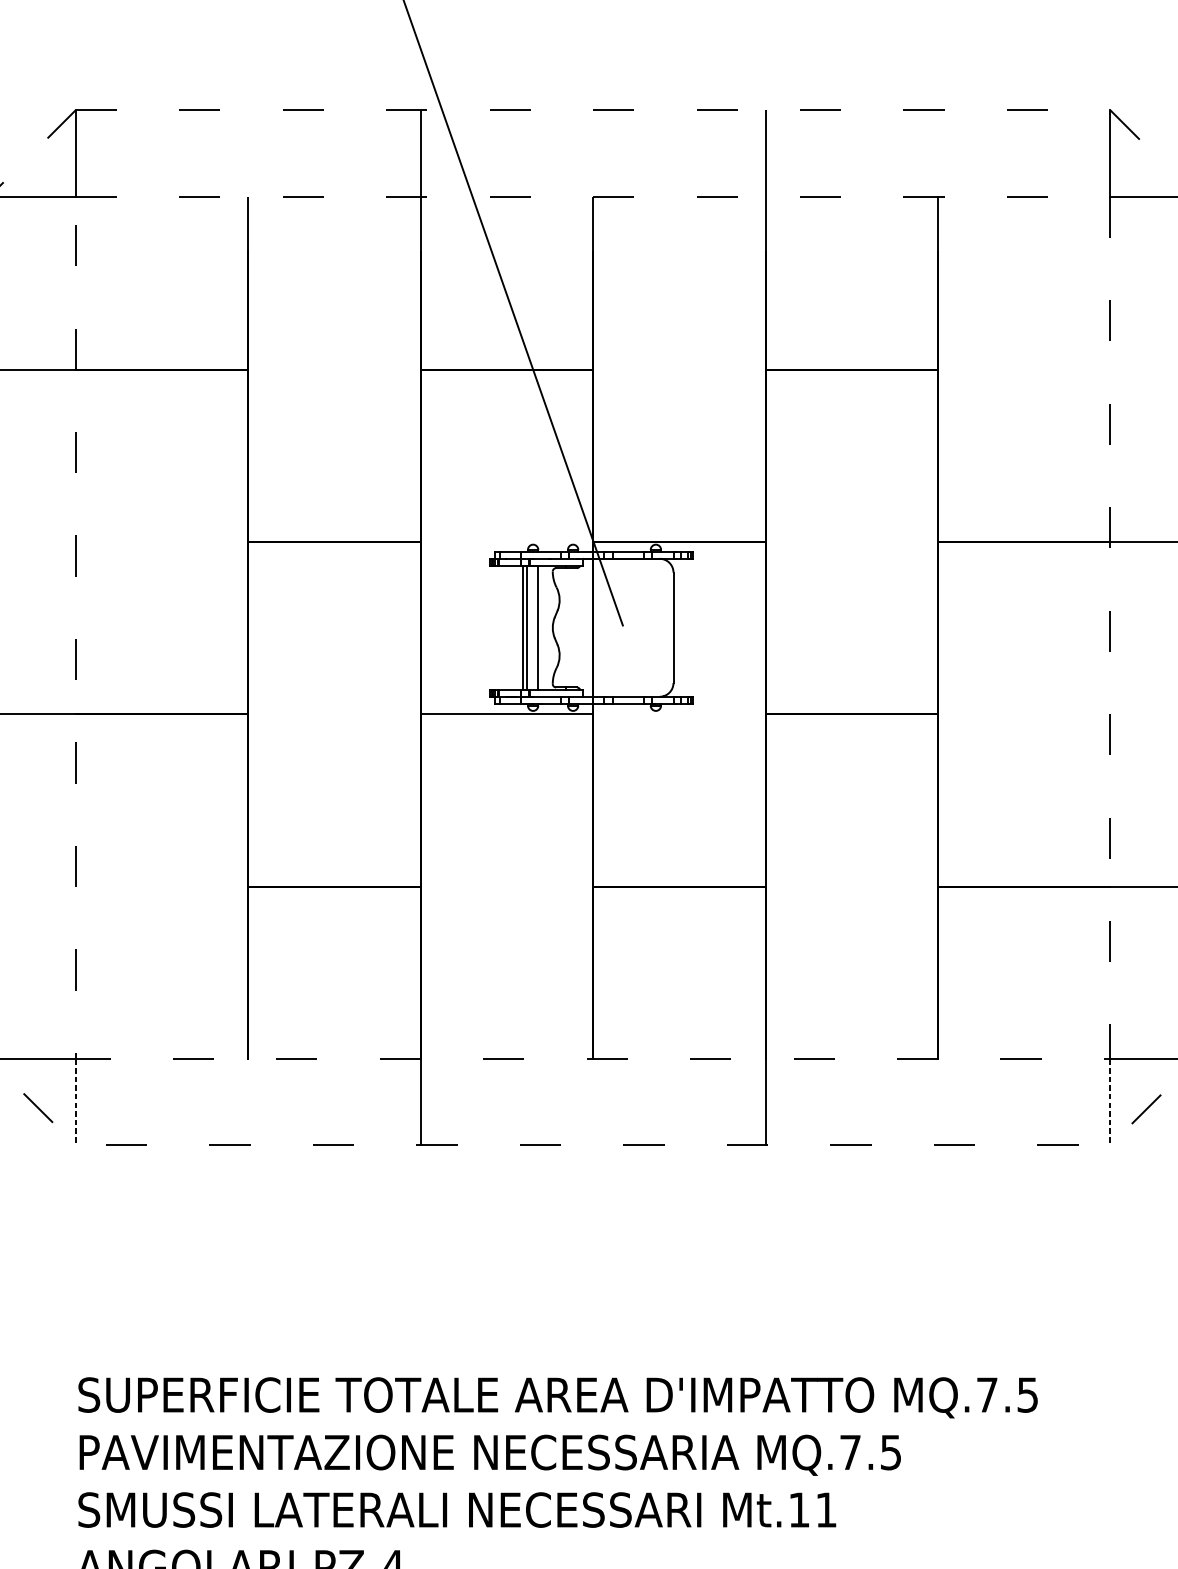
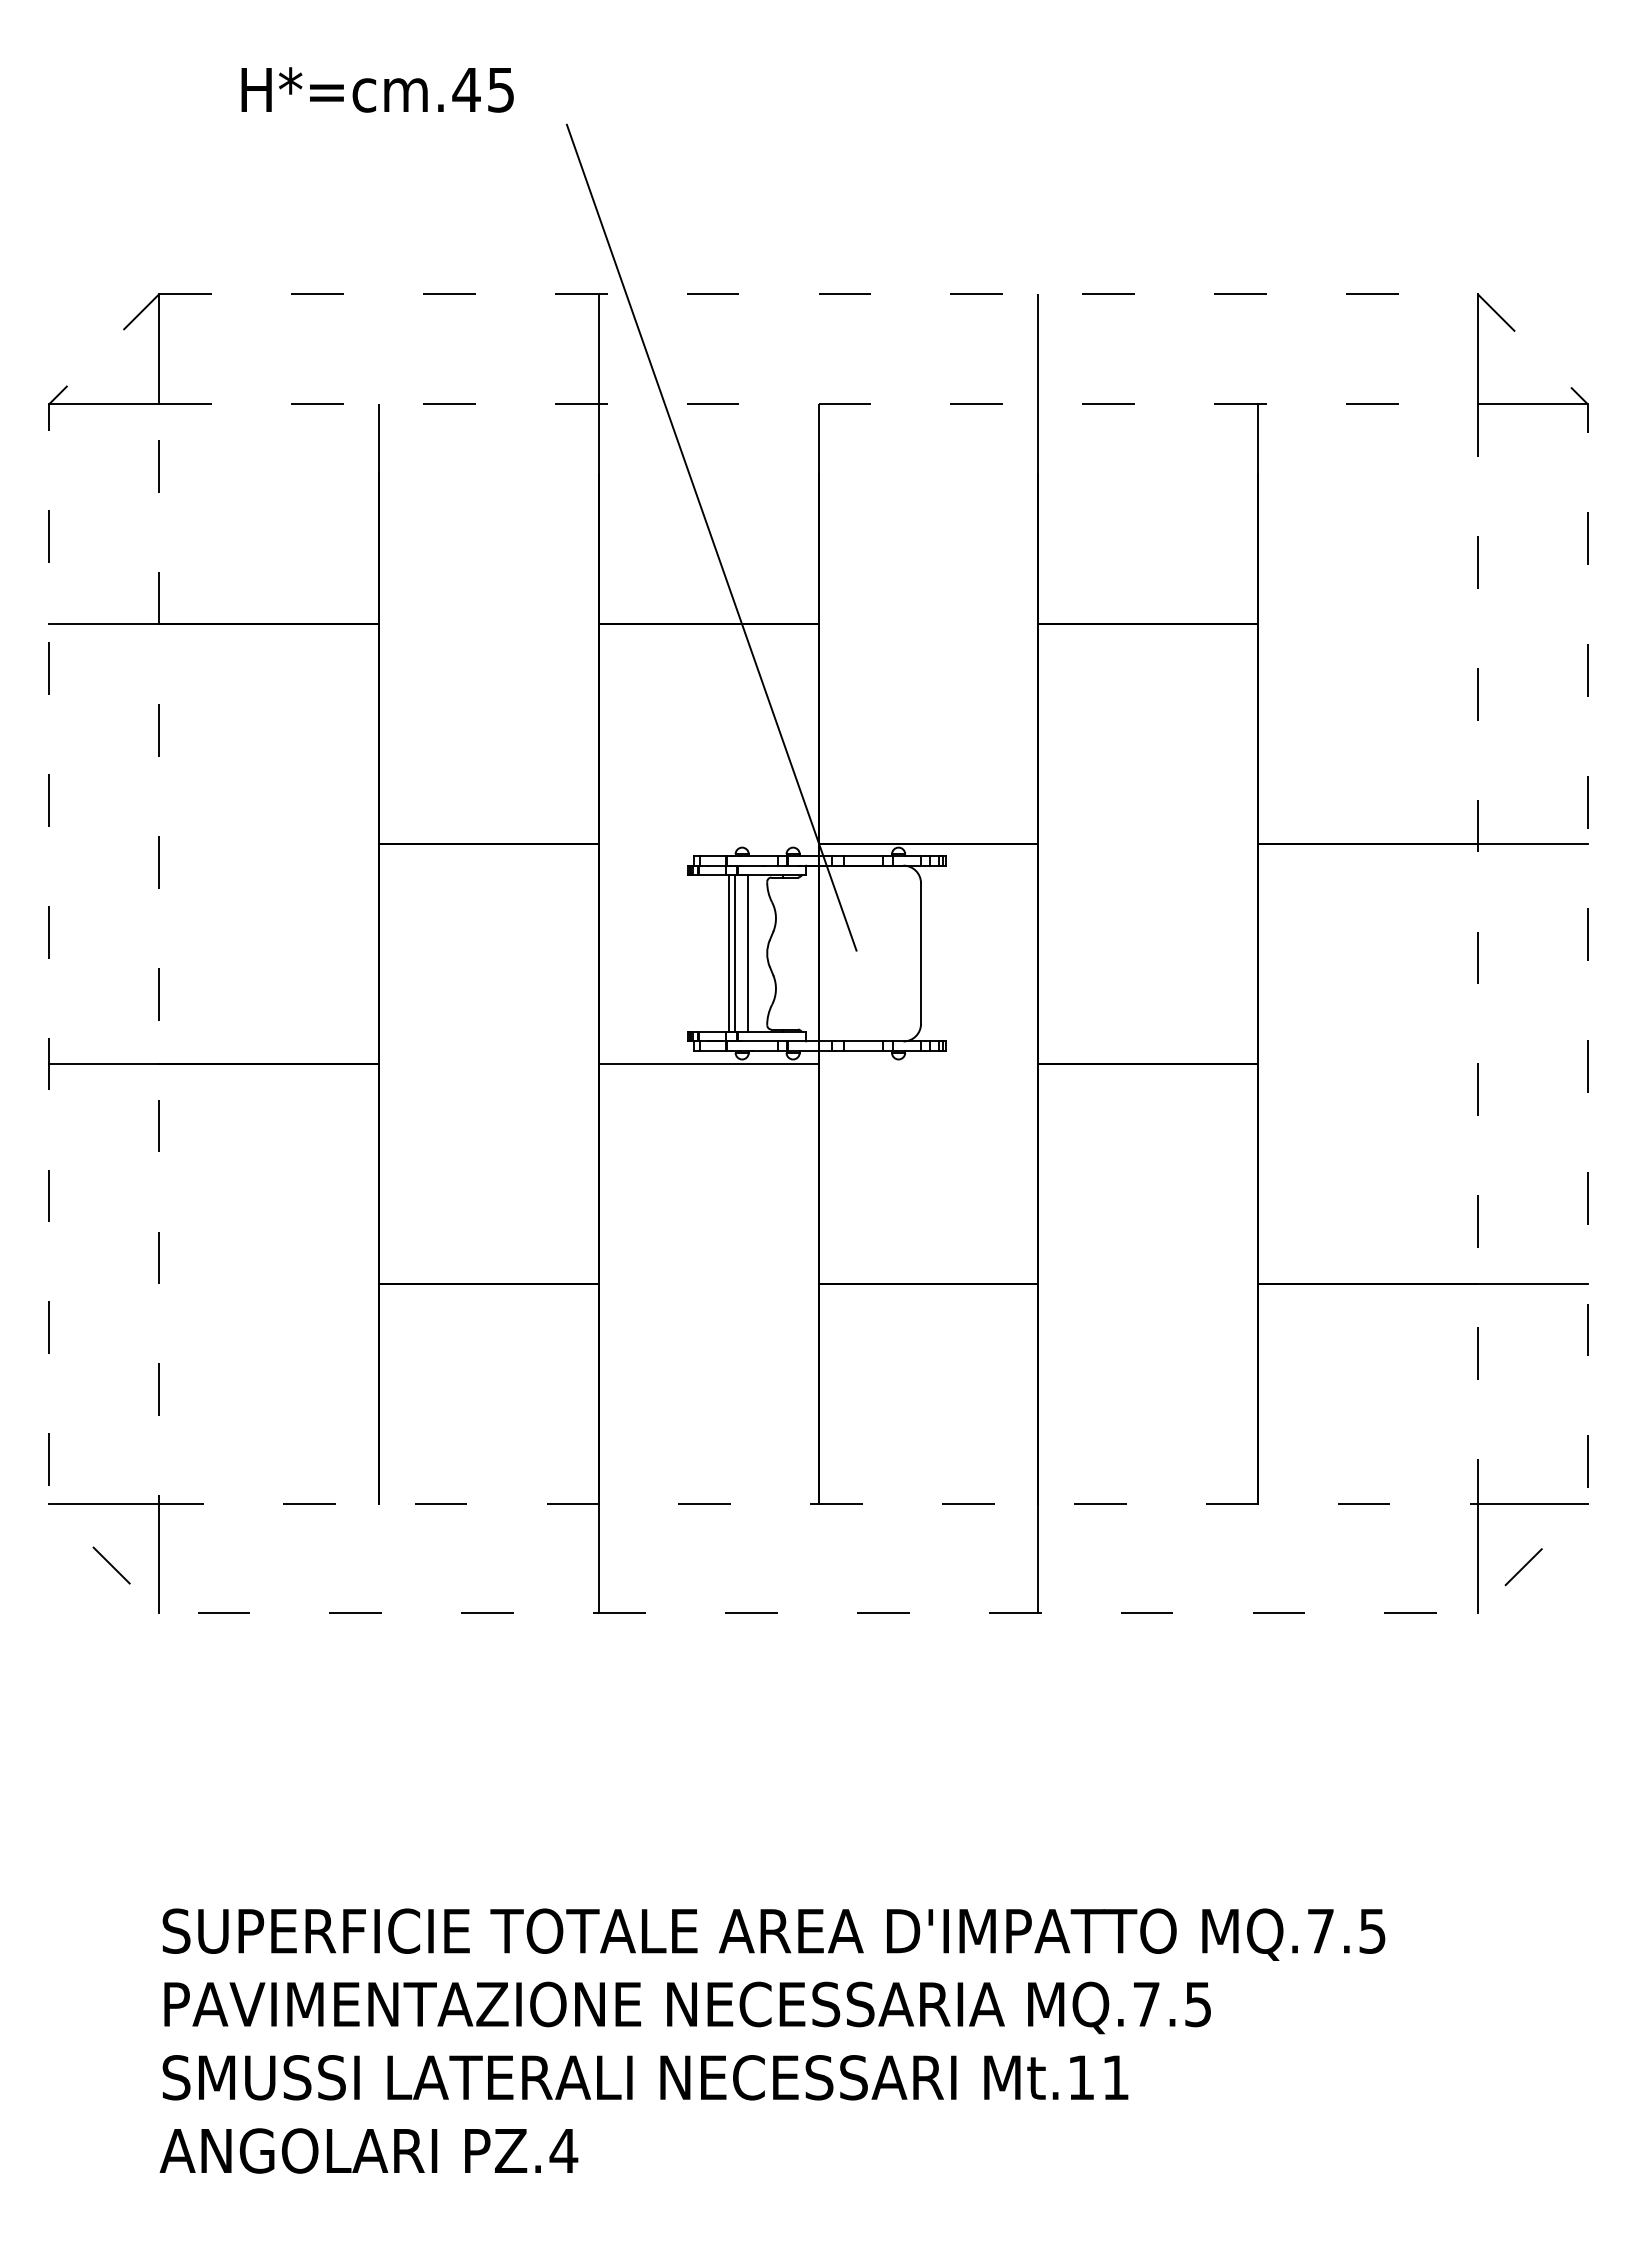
line: (75, 1102) -> (159, 1558), dashed -> solid
line: (1110, 1102) -> (1477, 1558), dashed -> solid

